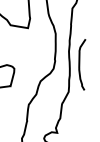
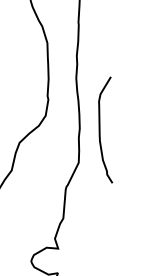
curve: (80, 64) -> (102, 129), moved

